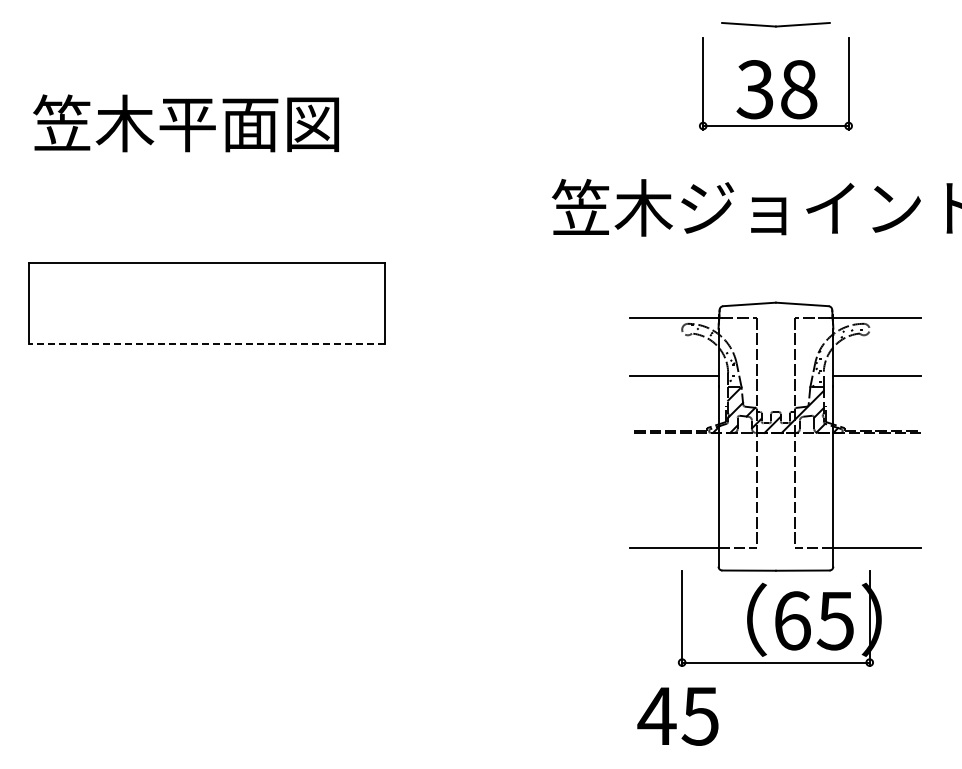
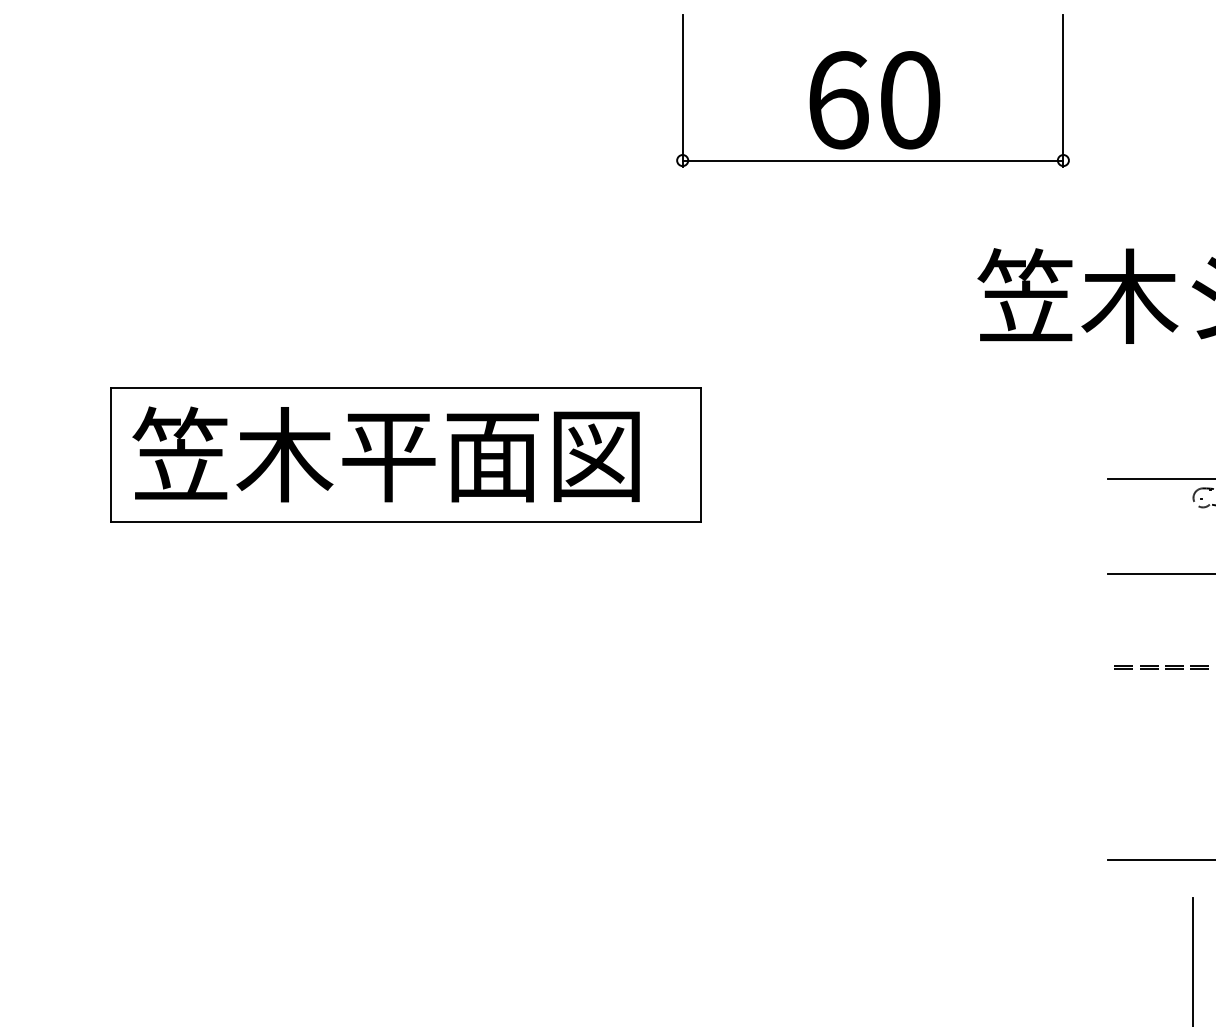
part: (488, 83) -> (872, 90), added
text: (185, 123) -> (385, 454), moved
line: (206, 344) -> (405, 522), dashed -> solid

